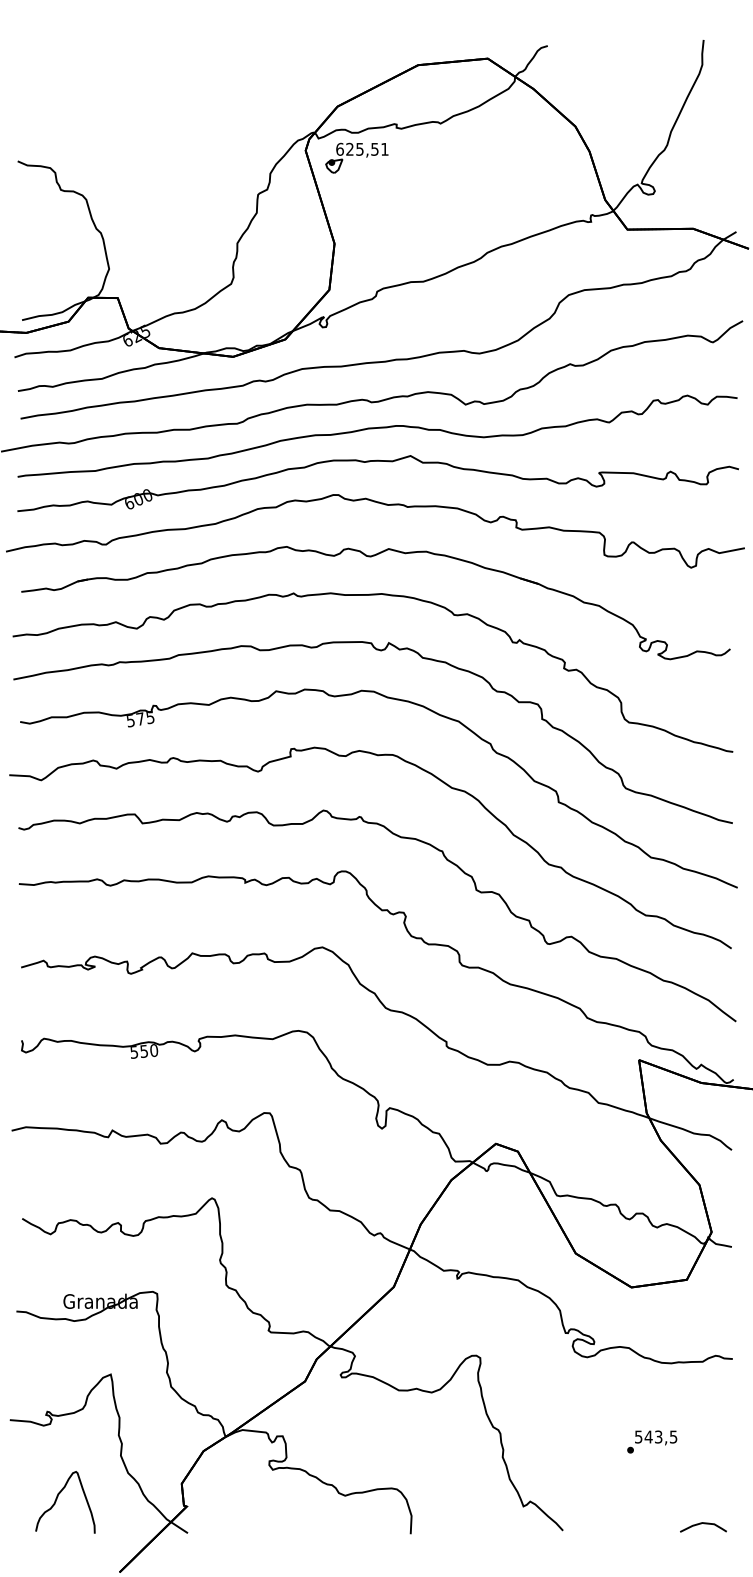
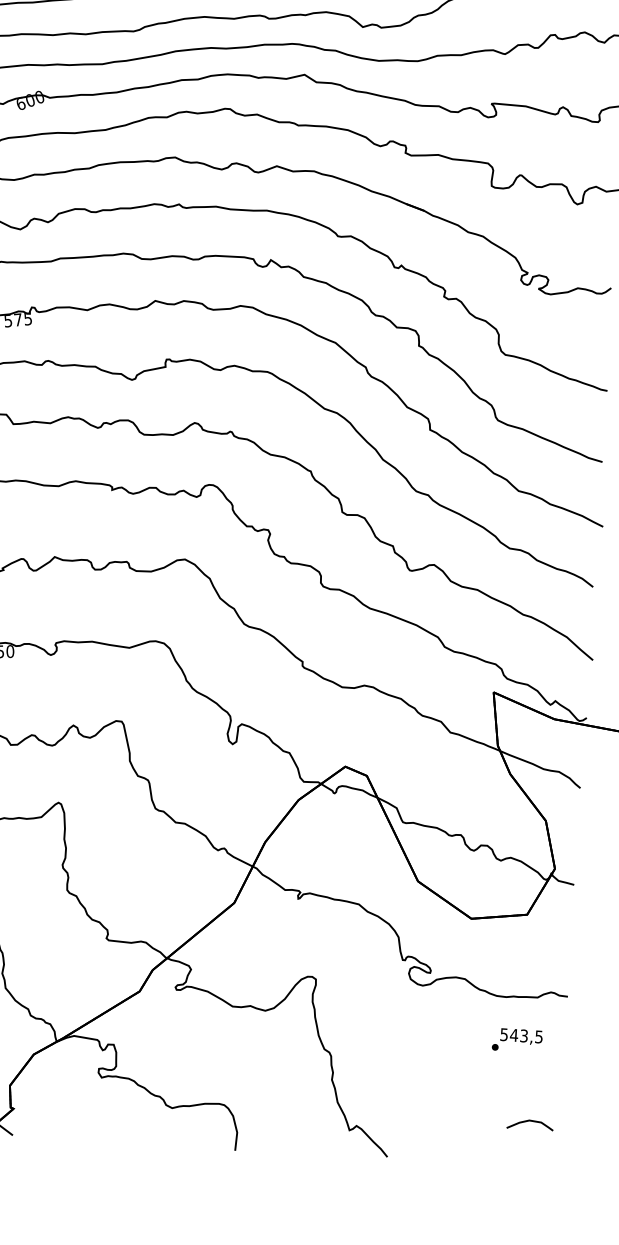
text: (652, 1441) -> (517, 1040), moved
curve: (704, 1524) -> (531, 1122), moved

